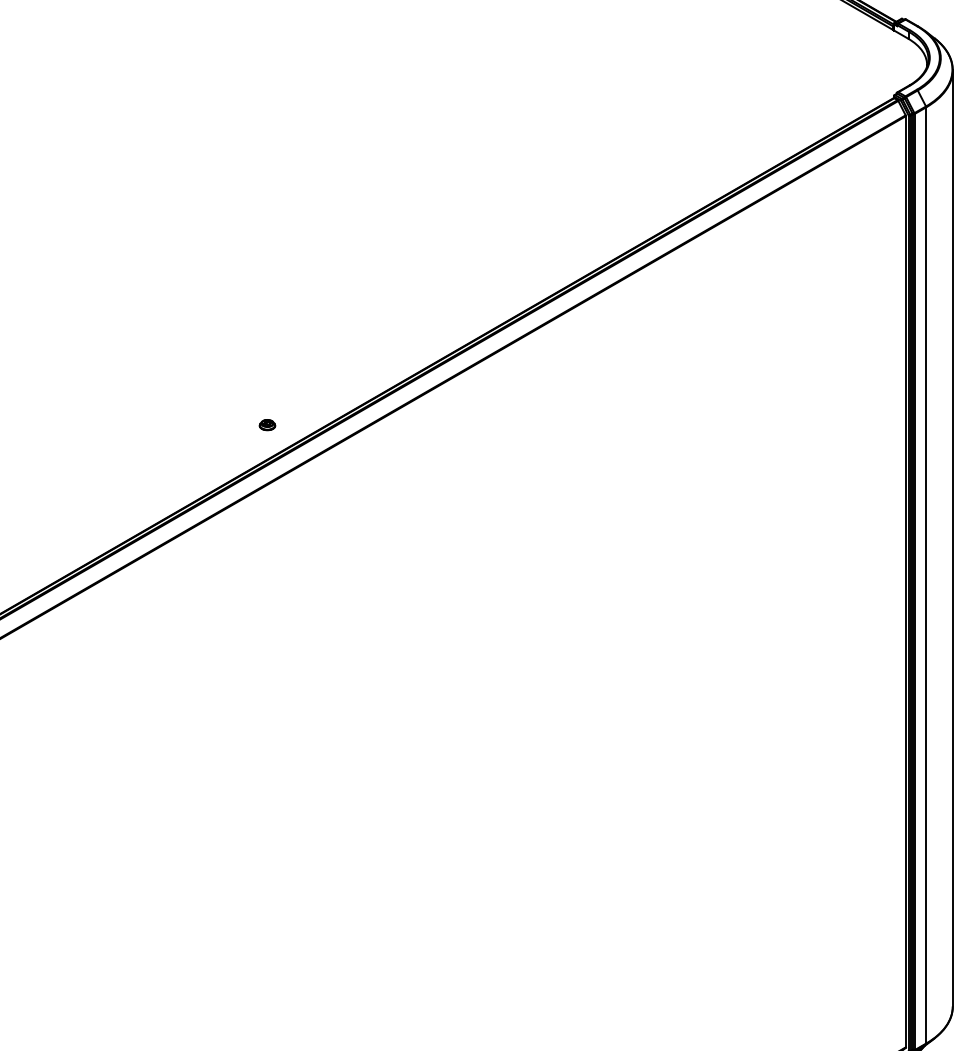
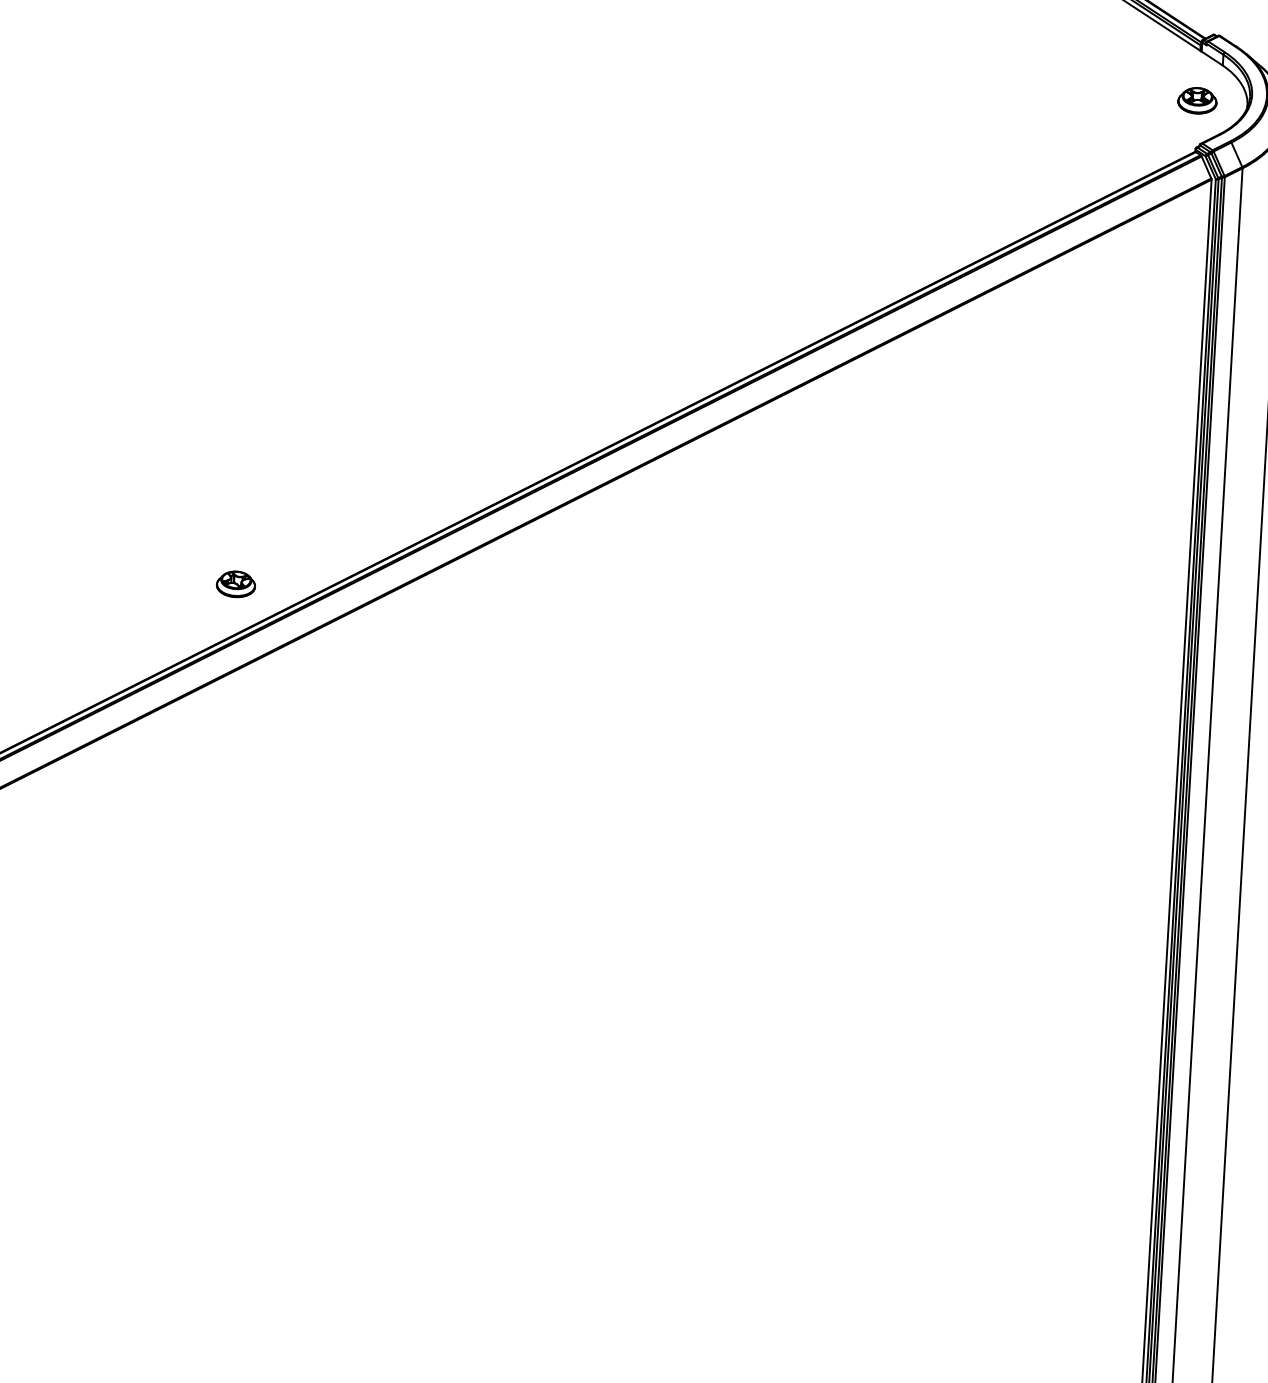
part: (893, 63) -> (1197, 100), added
part: (267, 424) -> (236, 583), size x1.67

